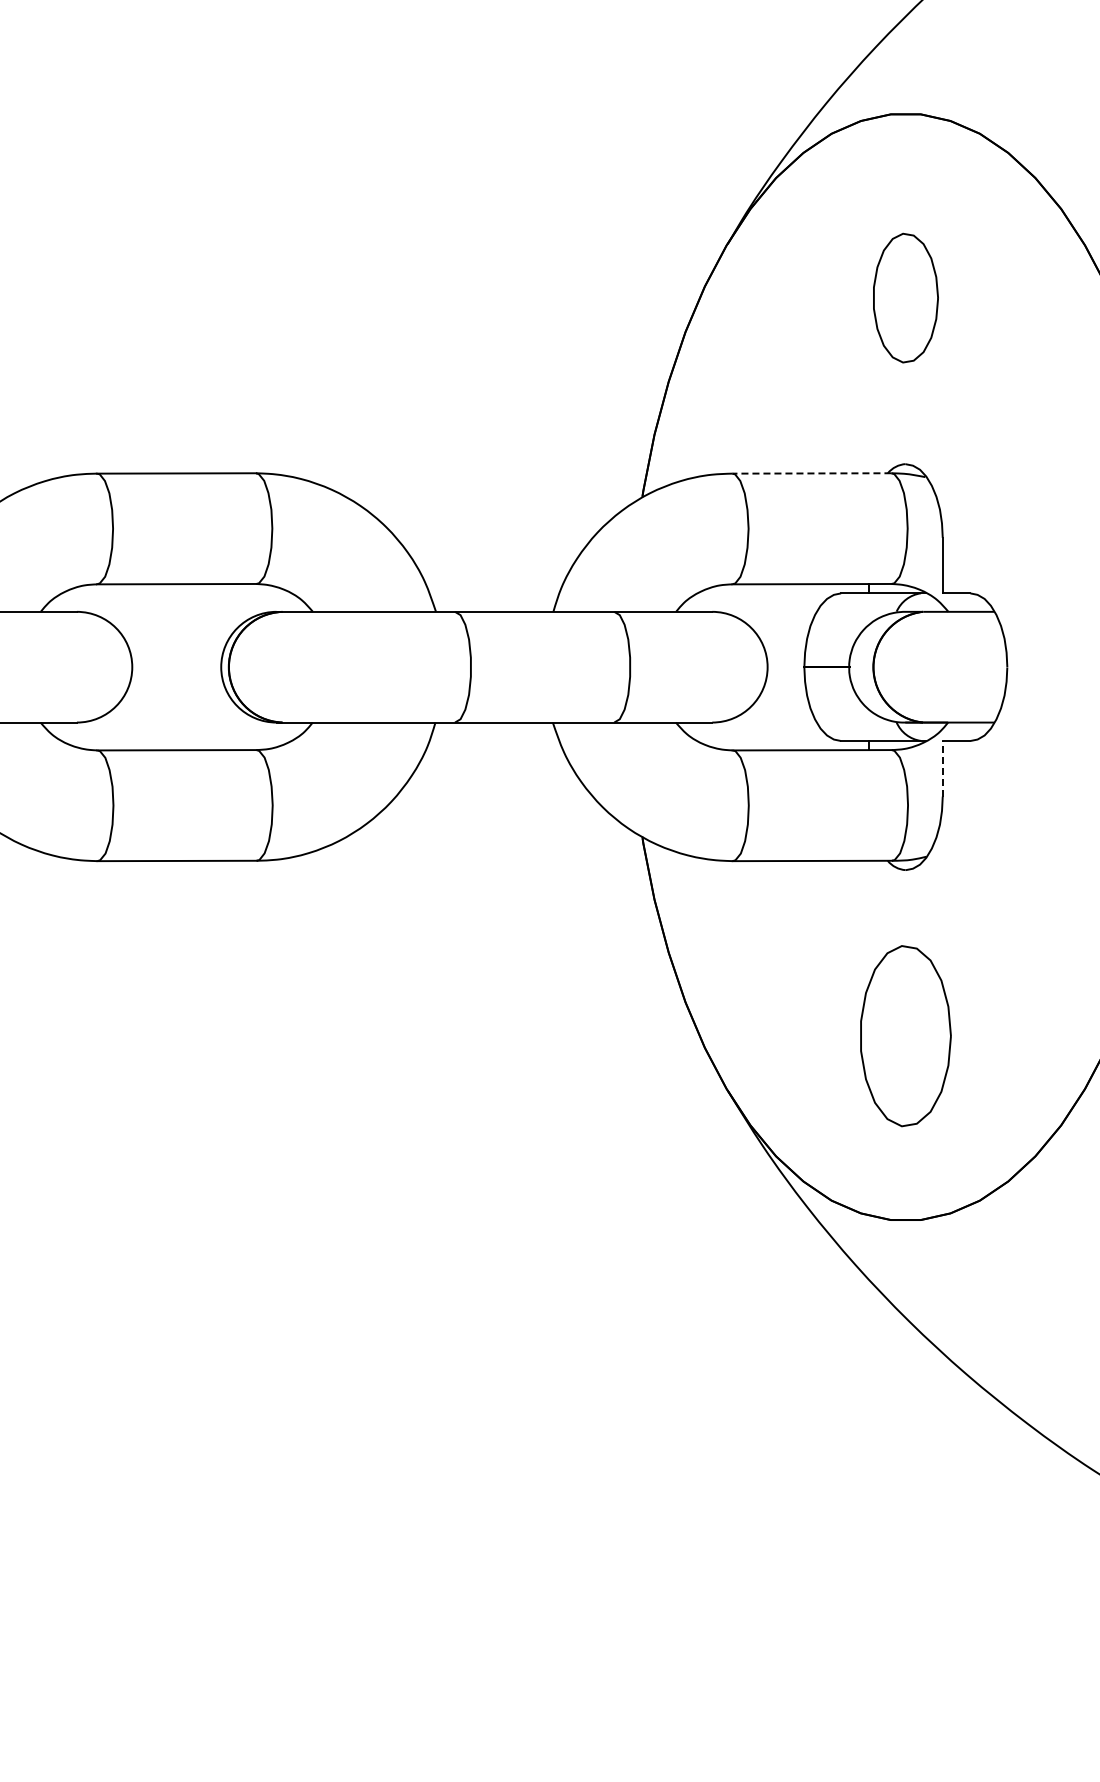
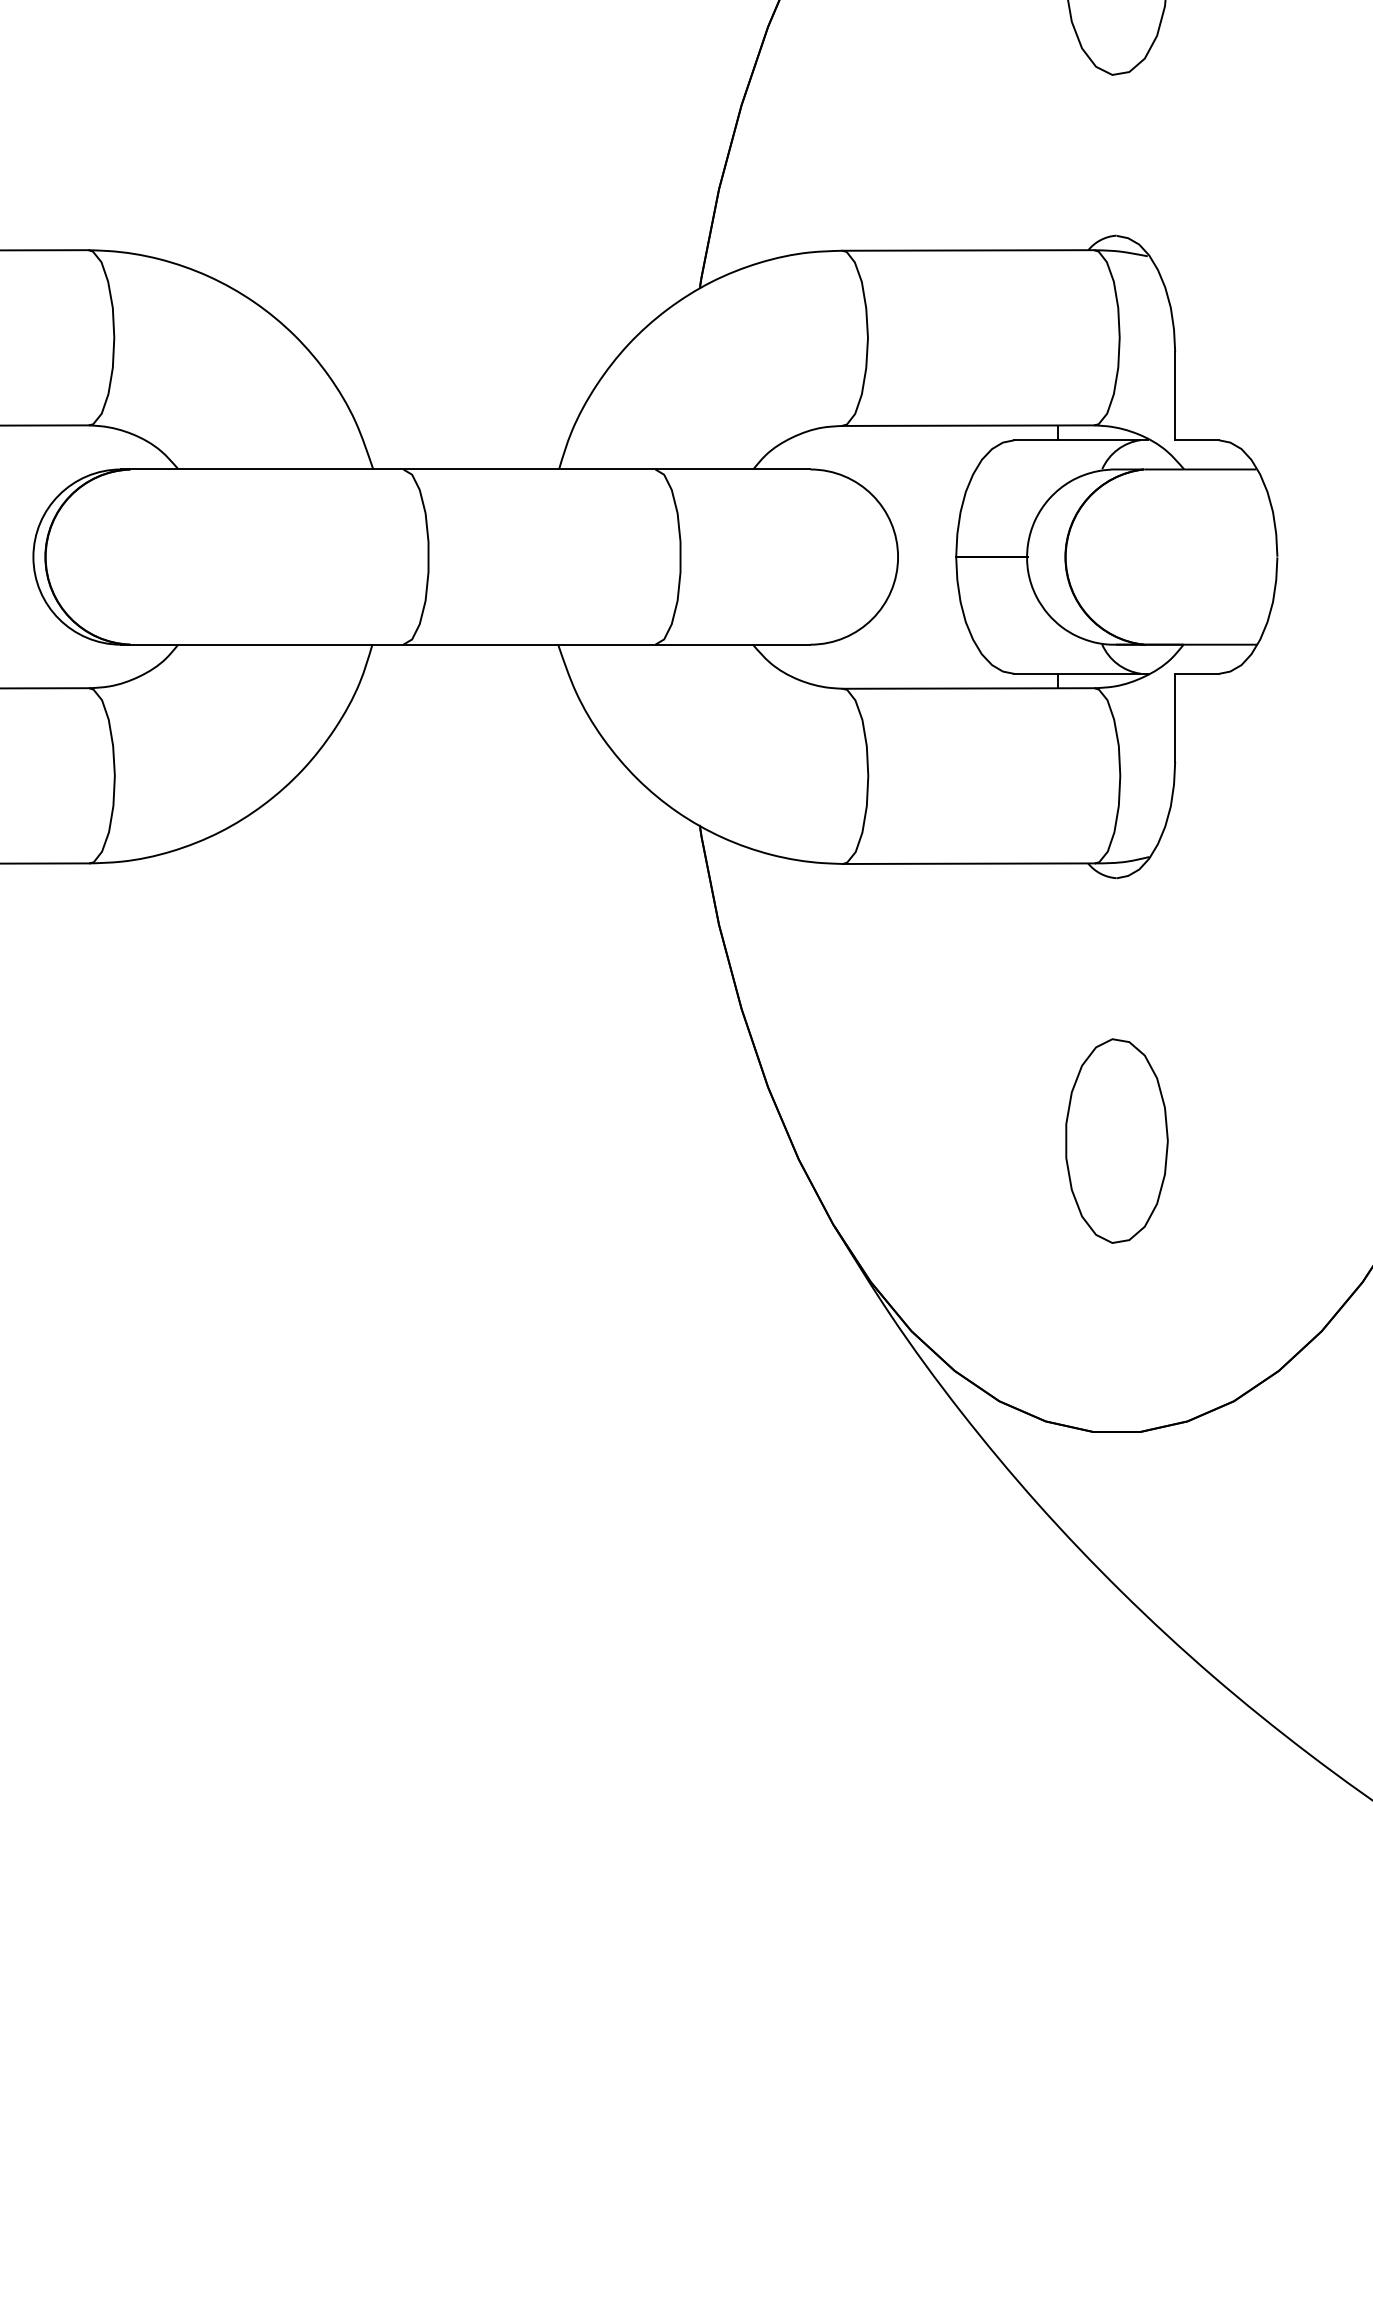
line: (811, 473) -> (967, 250), dashed -> solid
line: (942, 768) -> (1174, 717), dashed -> solid
part: (905, 1036) -> (1116, 1141), size x0.71

